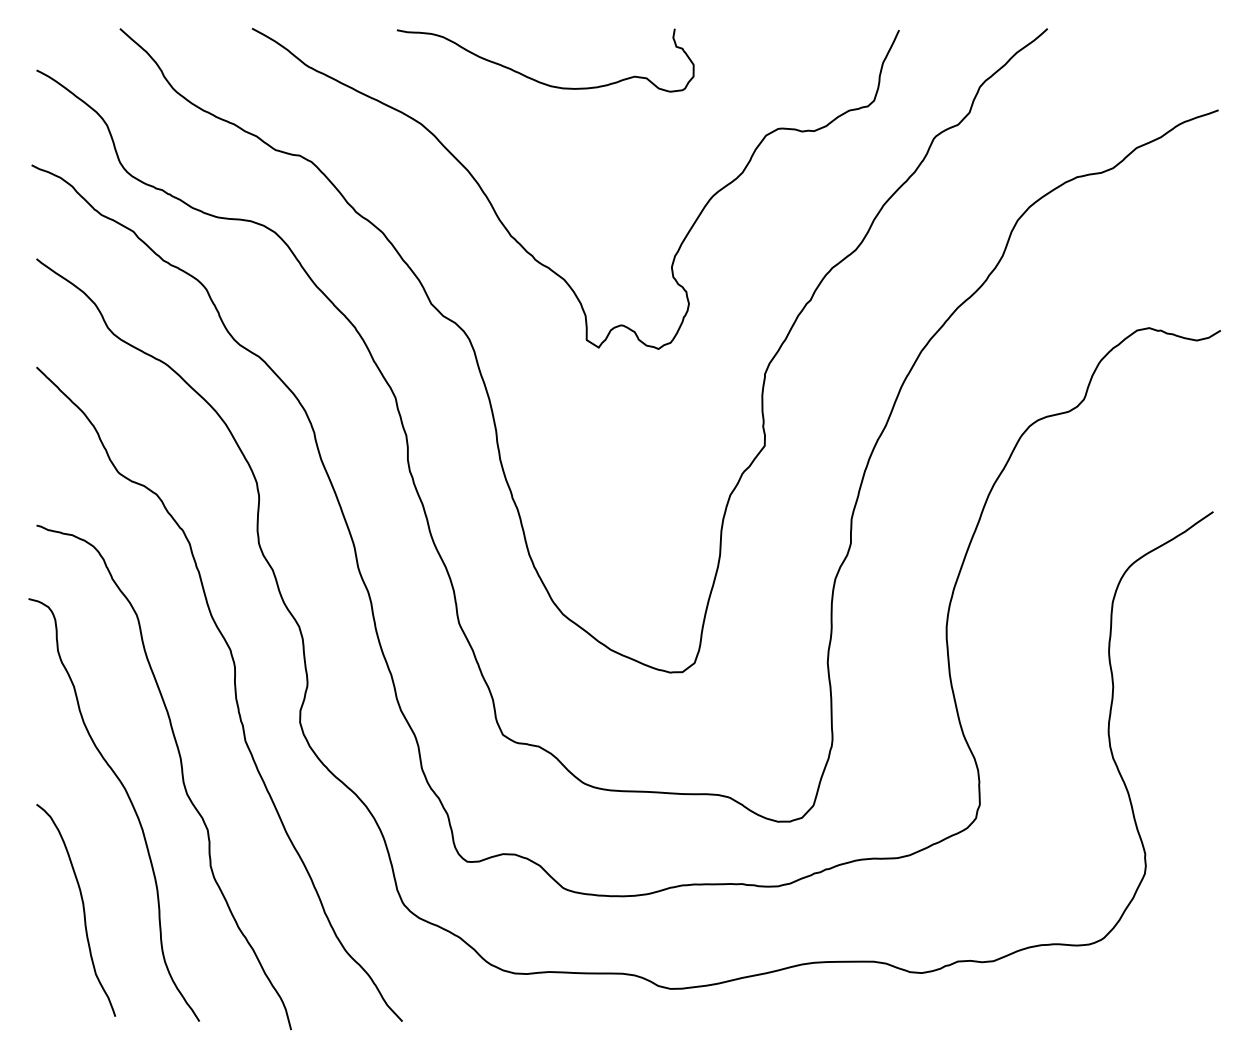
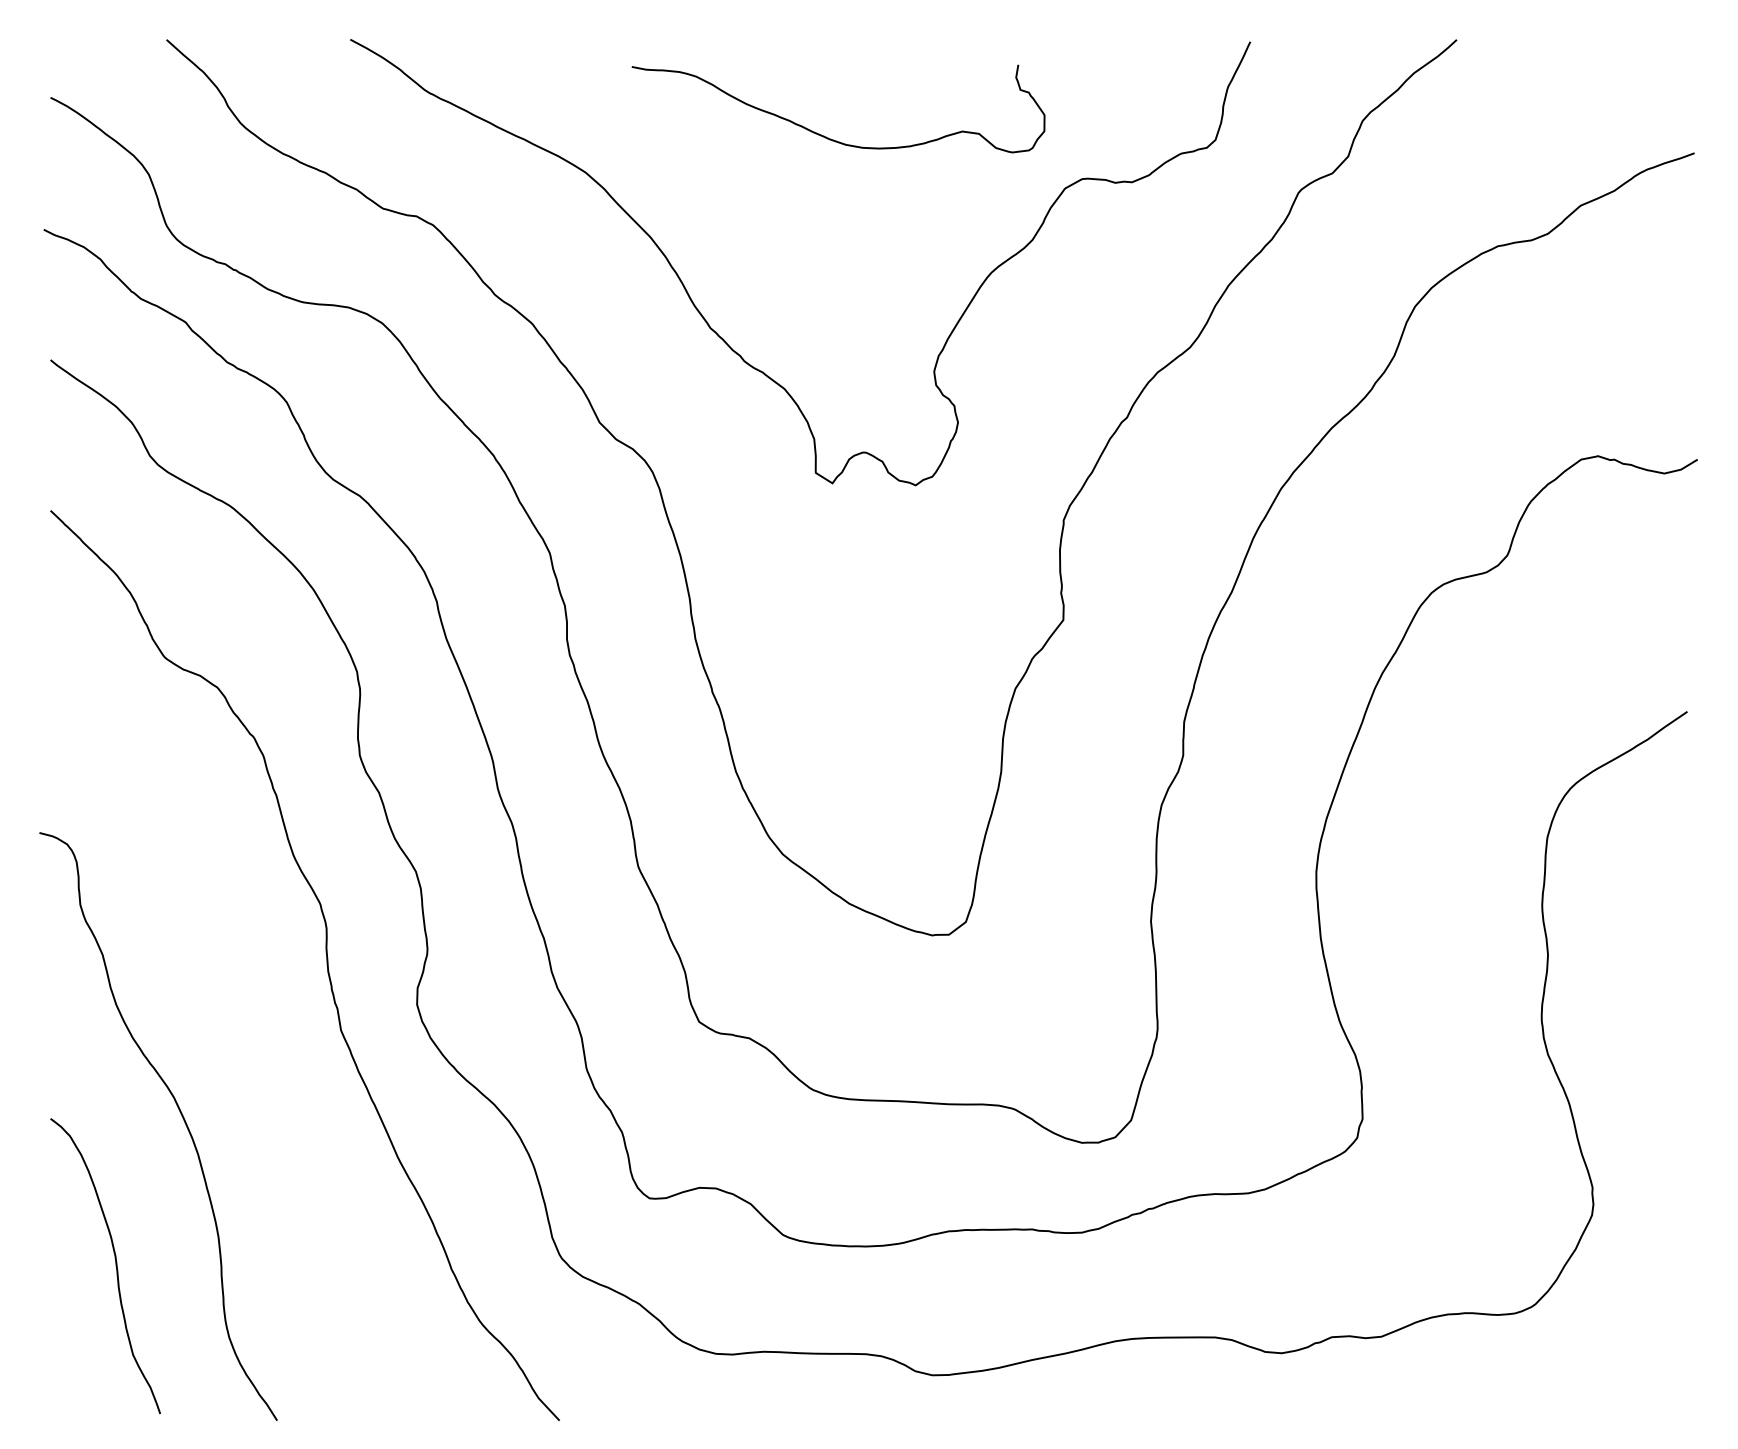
curve: (535, 79) -> (824, 135), moved
curve: (181, 774) -> (252, 1077), removed

